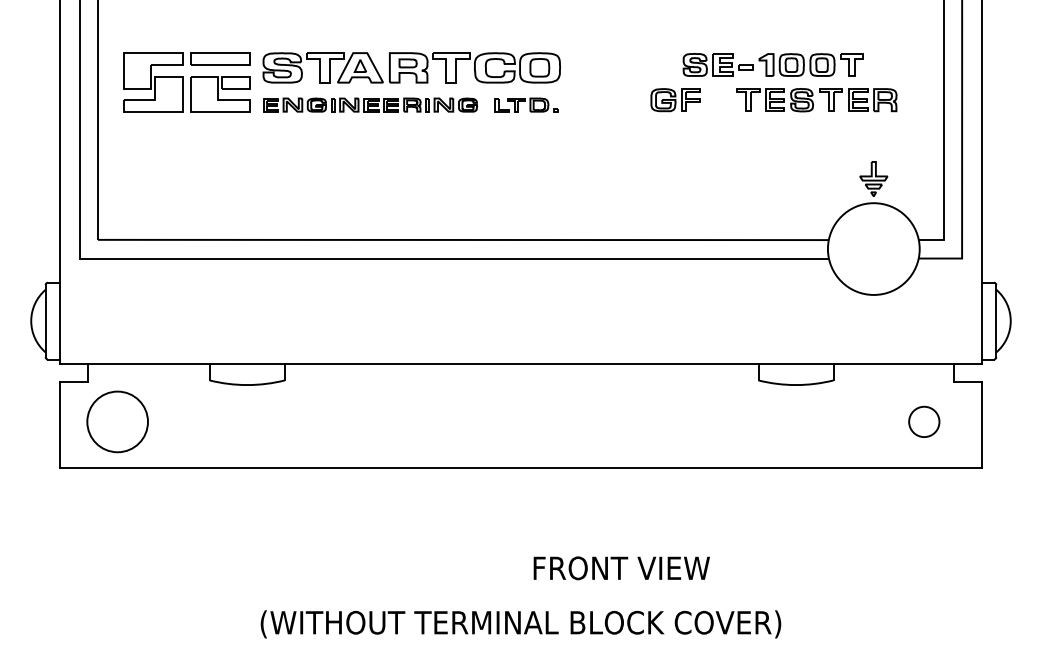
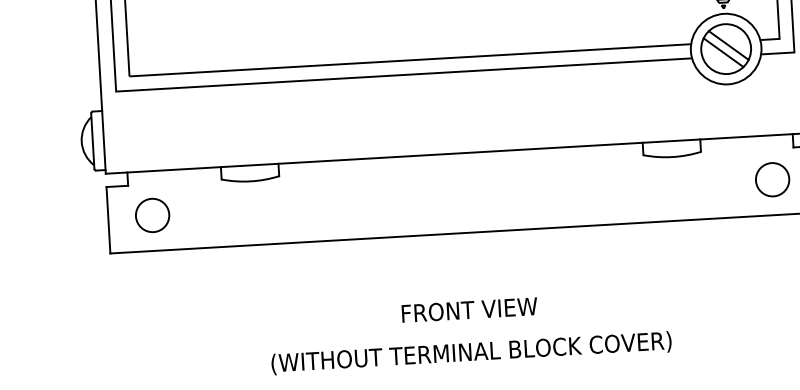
part: (873, 248) -> (725, 48), added
circle: (117, 421) -> (152, 215), size x0.71
circle: (923, 421) -> (771, 179), size x1.43
text: (621, 568) -> (469, 310), moved

